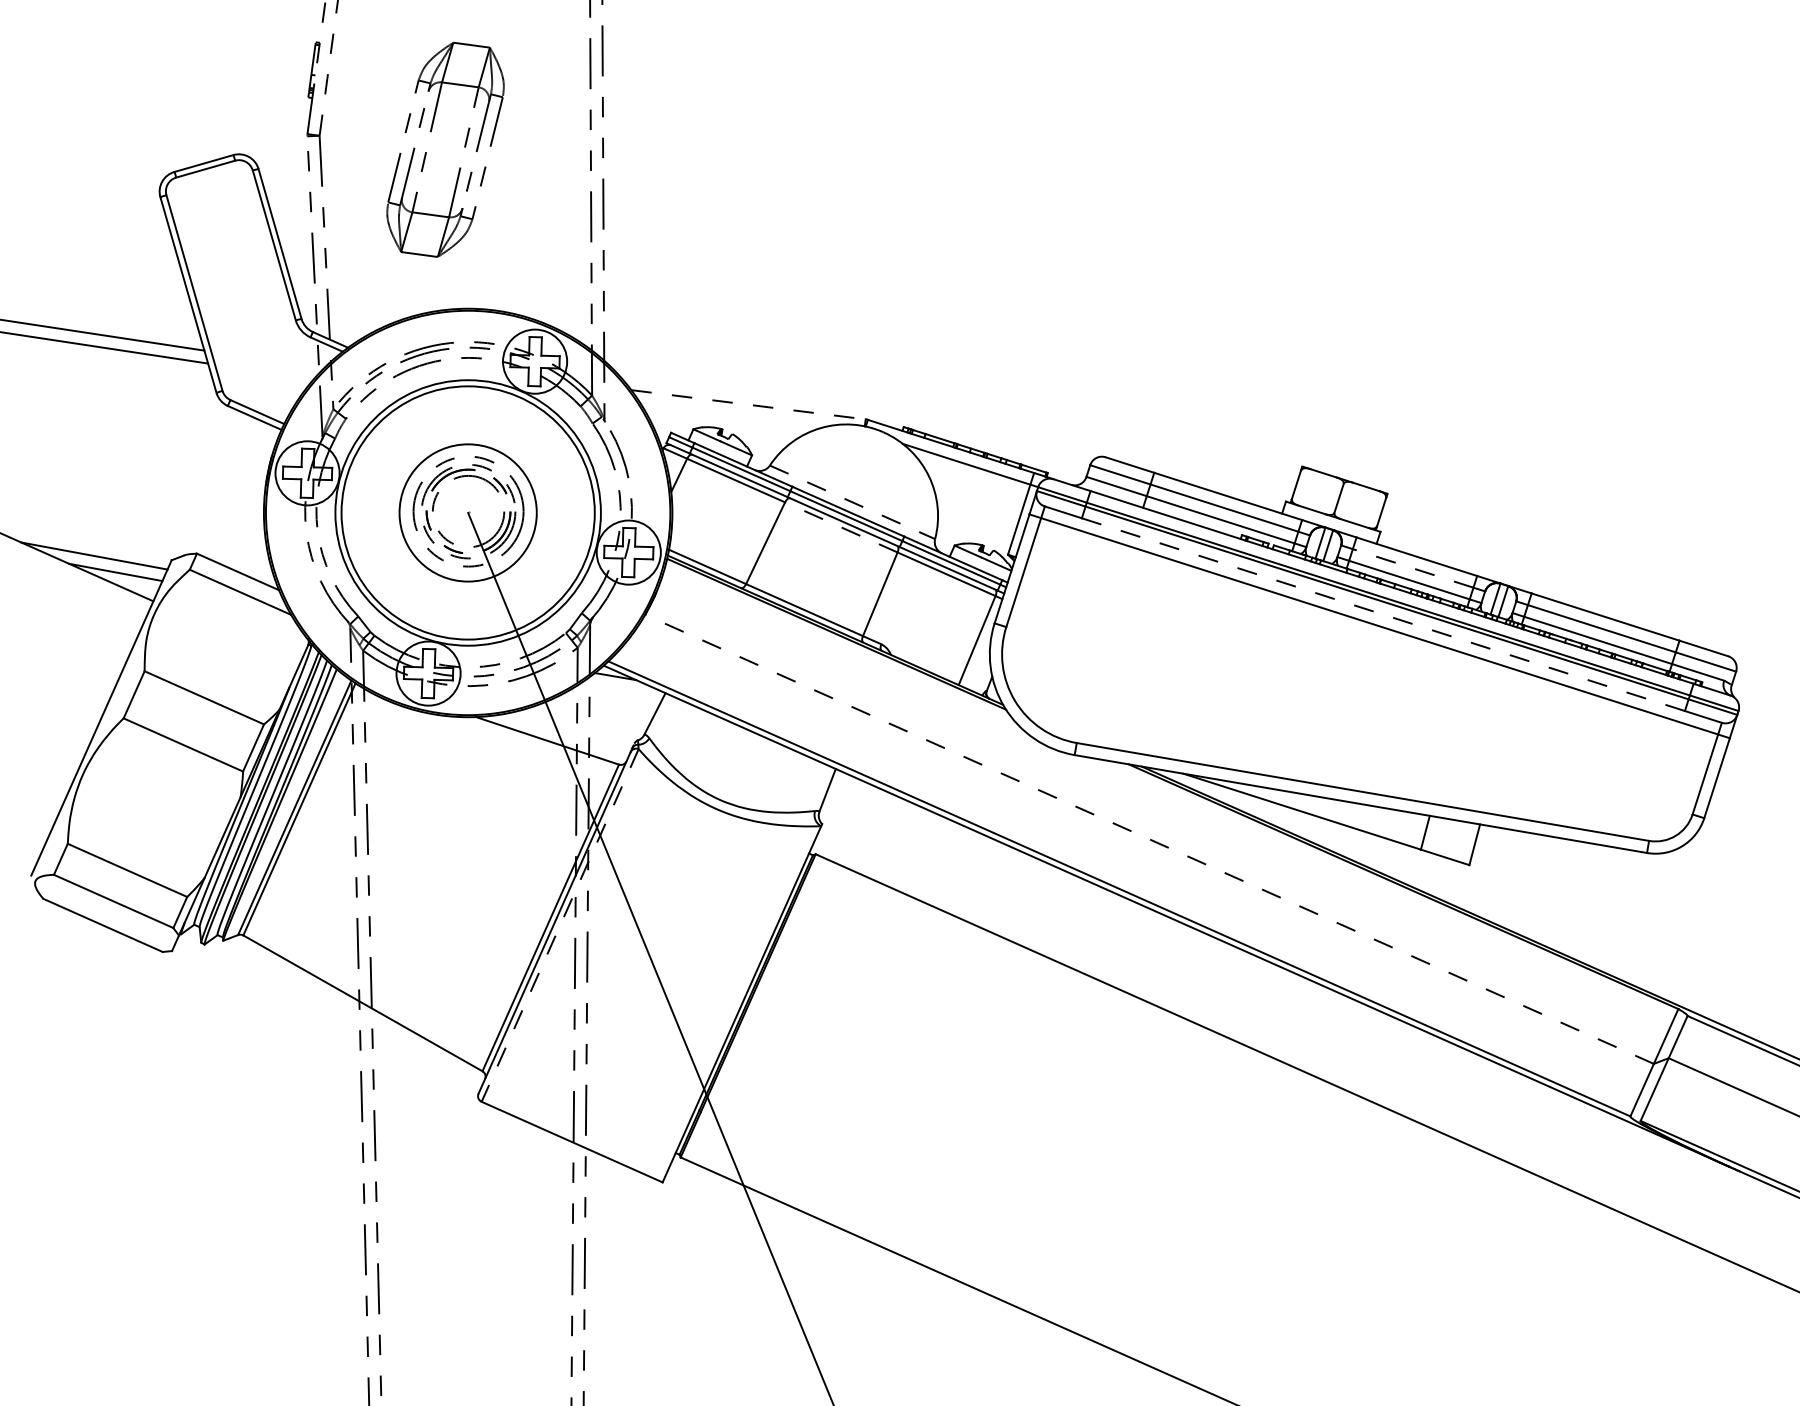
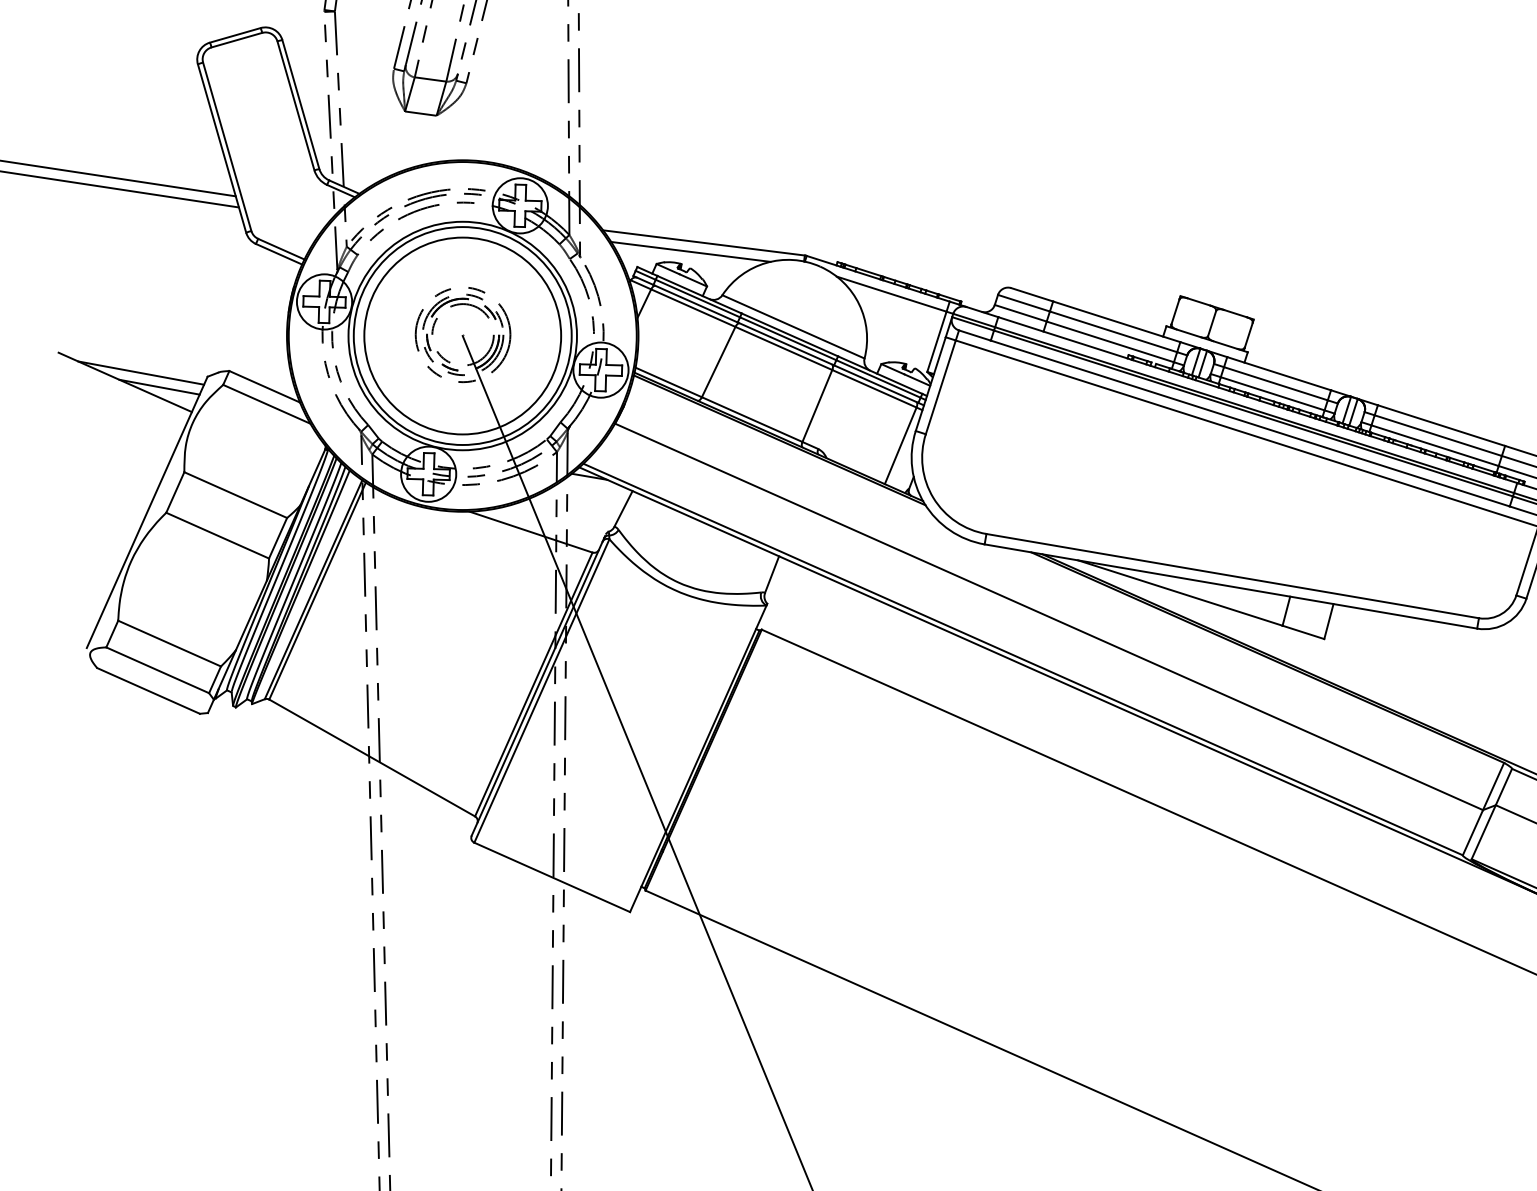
line: (749, 404) -> (704, 242), dashed -> solid
line: (732, 414) -> (690, 251), added
line: (852, 502) -> (793, 327), dashed -> solid
circle: (467, 512) -> (462, 335), size x1.67
line: (841, 527) -> (783, 348), dashed -> solid
line: (1412, 568) -> (1275, 383), dashed -> solid
line: (1383, 614) -> (1250, 423), dashed -> solid
line: (1149, 839) -> (1049, 617), dashed -> solid
line: (559, 925) -> (541, 691), dashed -> solid

